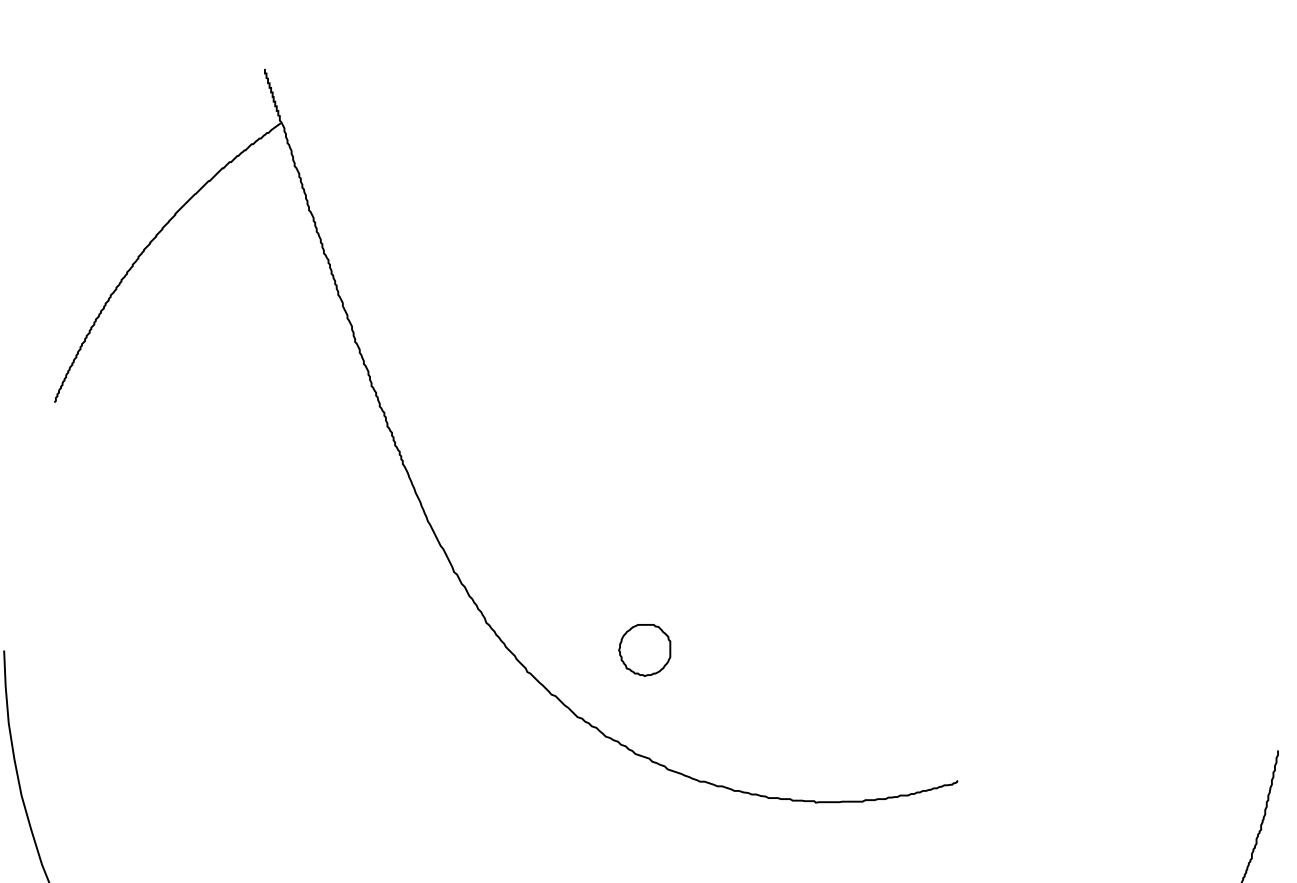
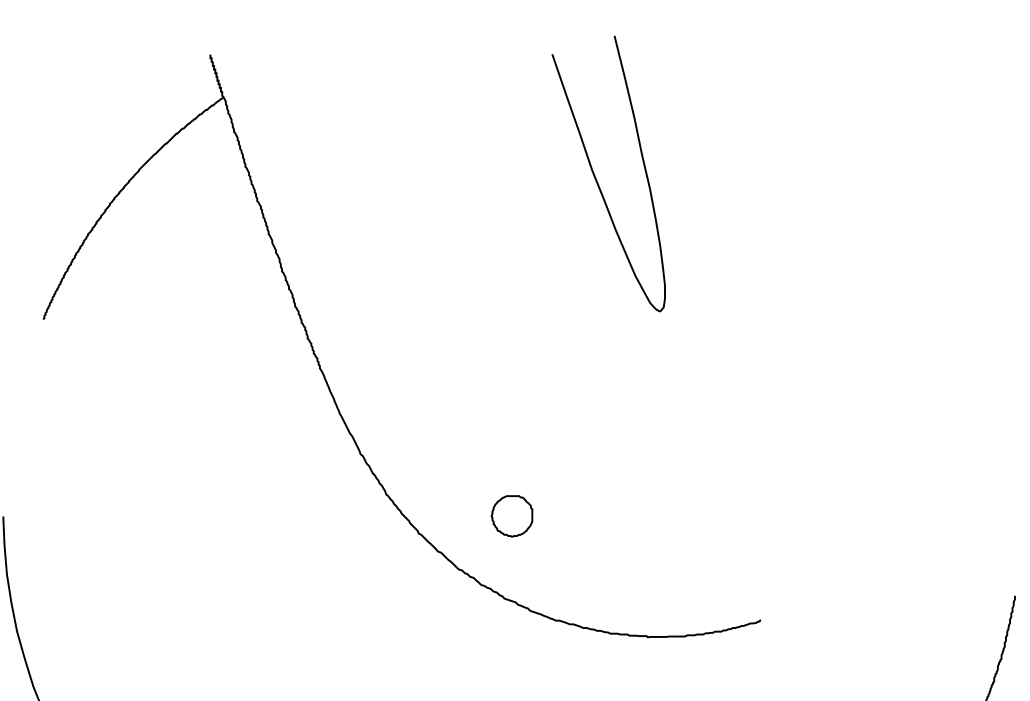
part: (751, 223) -> (596, 177), added

